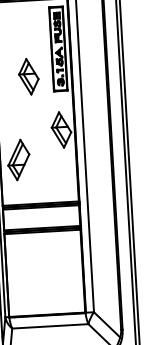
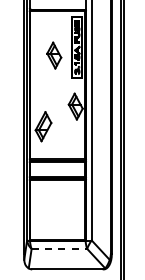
part: (29, 76) -> (54, 55), moved
line: (50, 325) -> (59, 248), solid -> dashed

